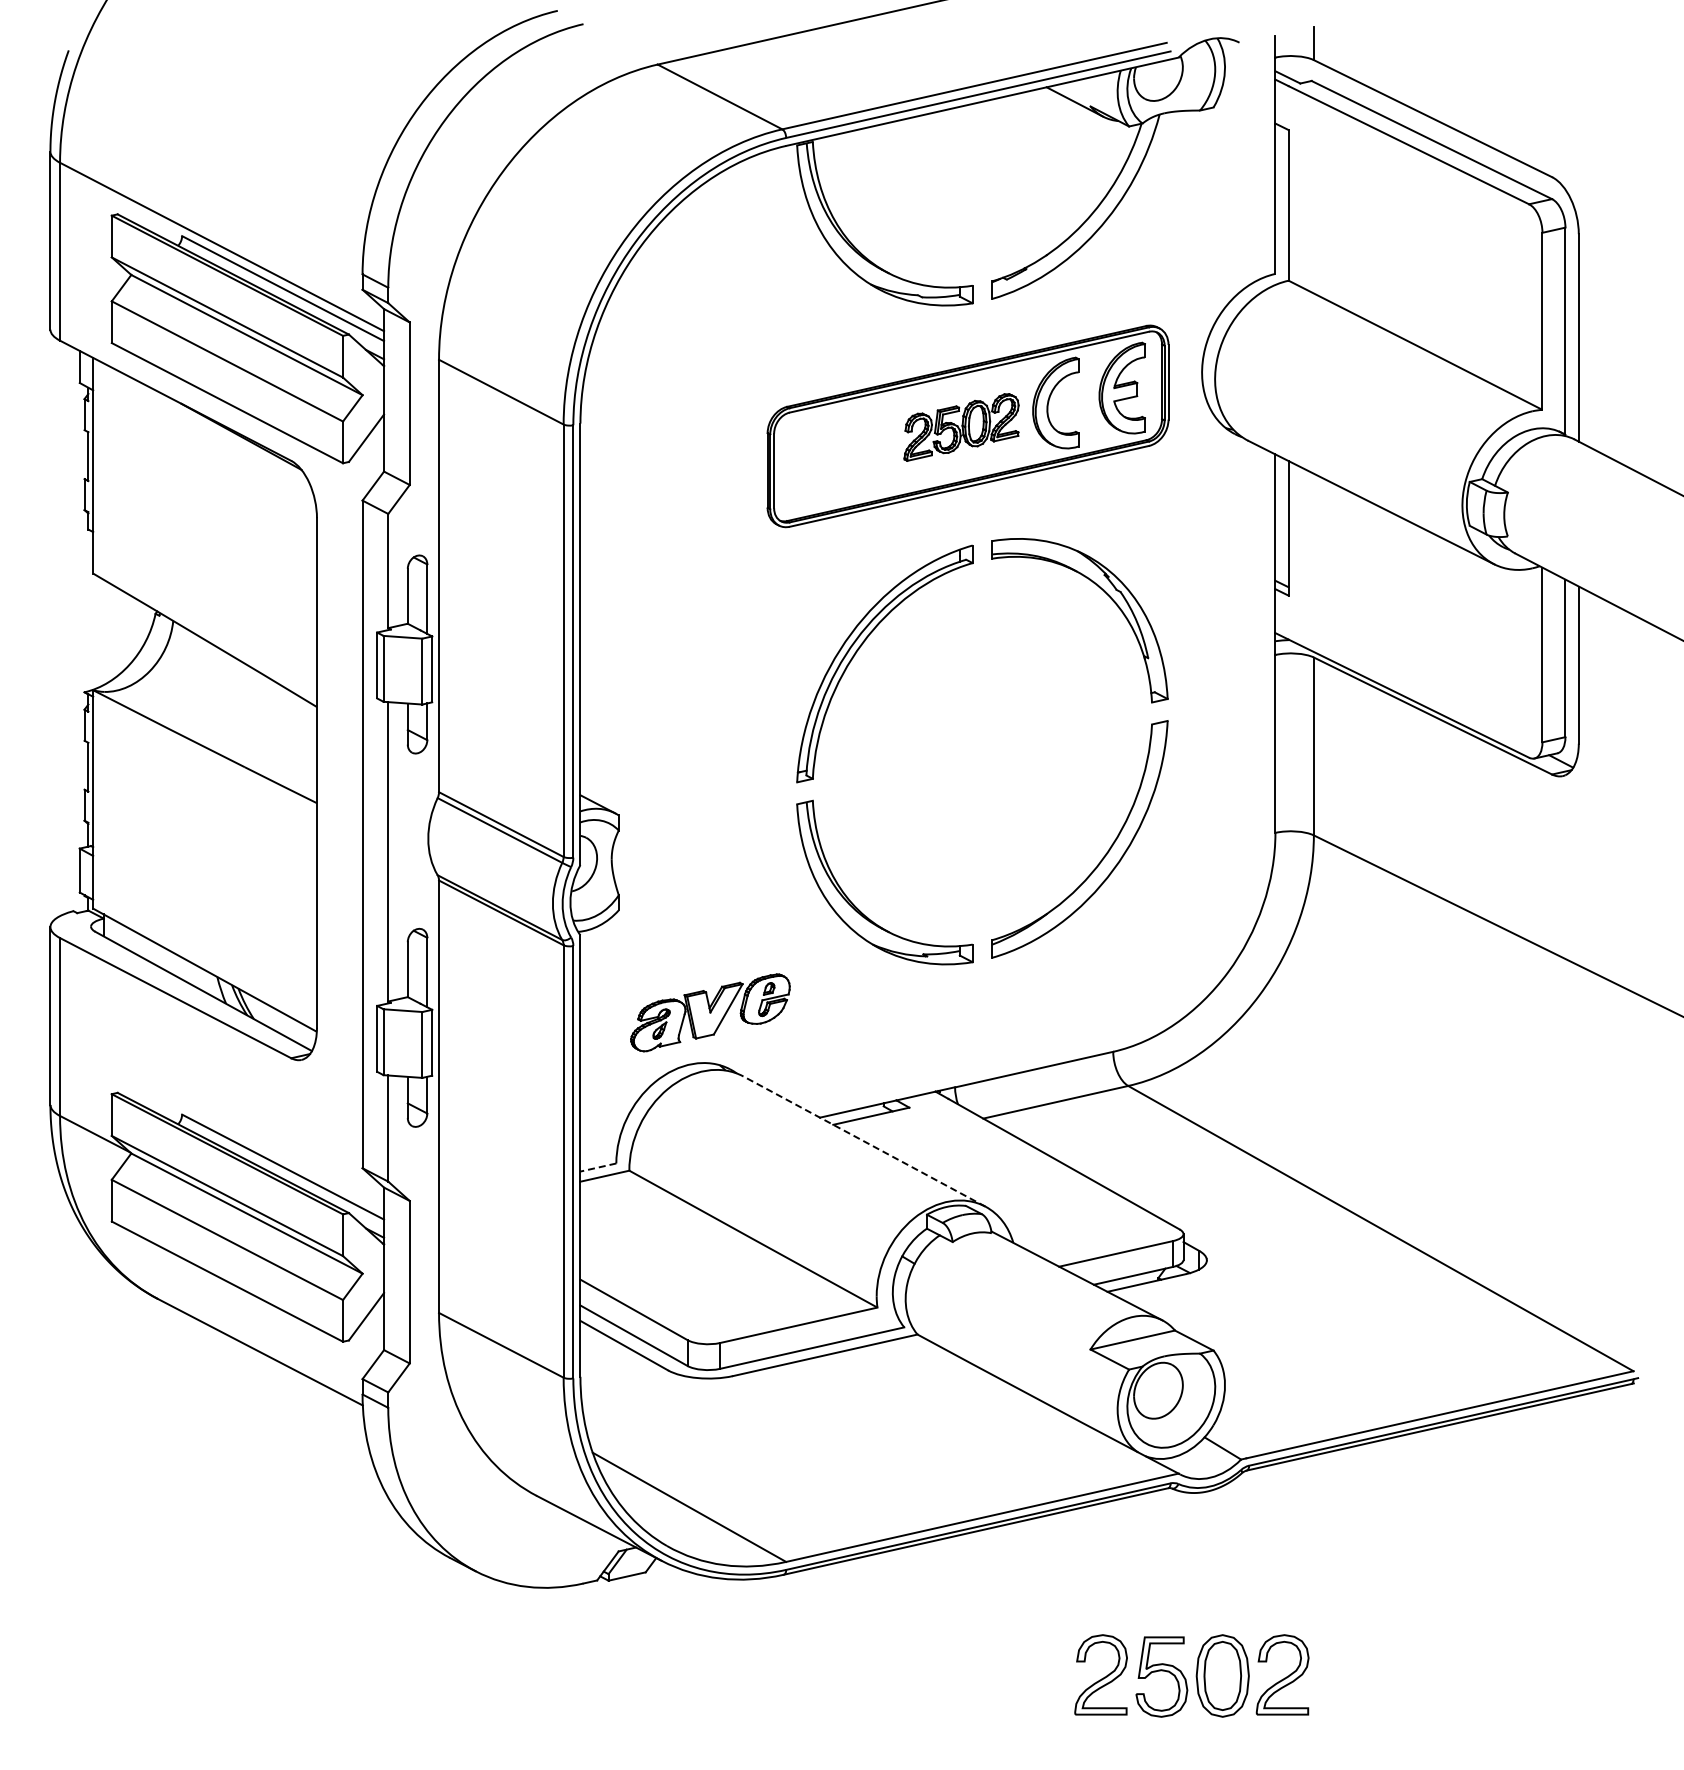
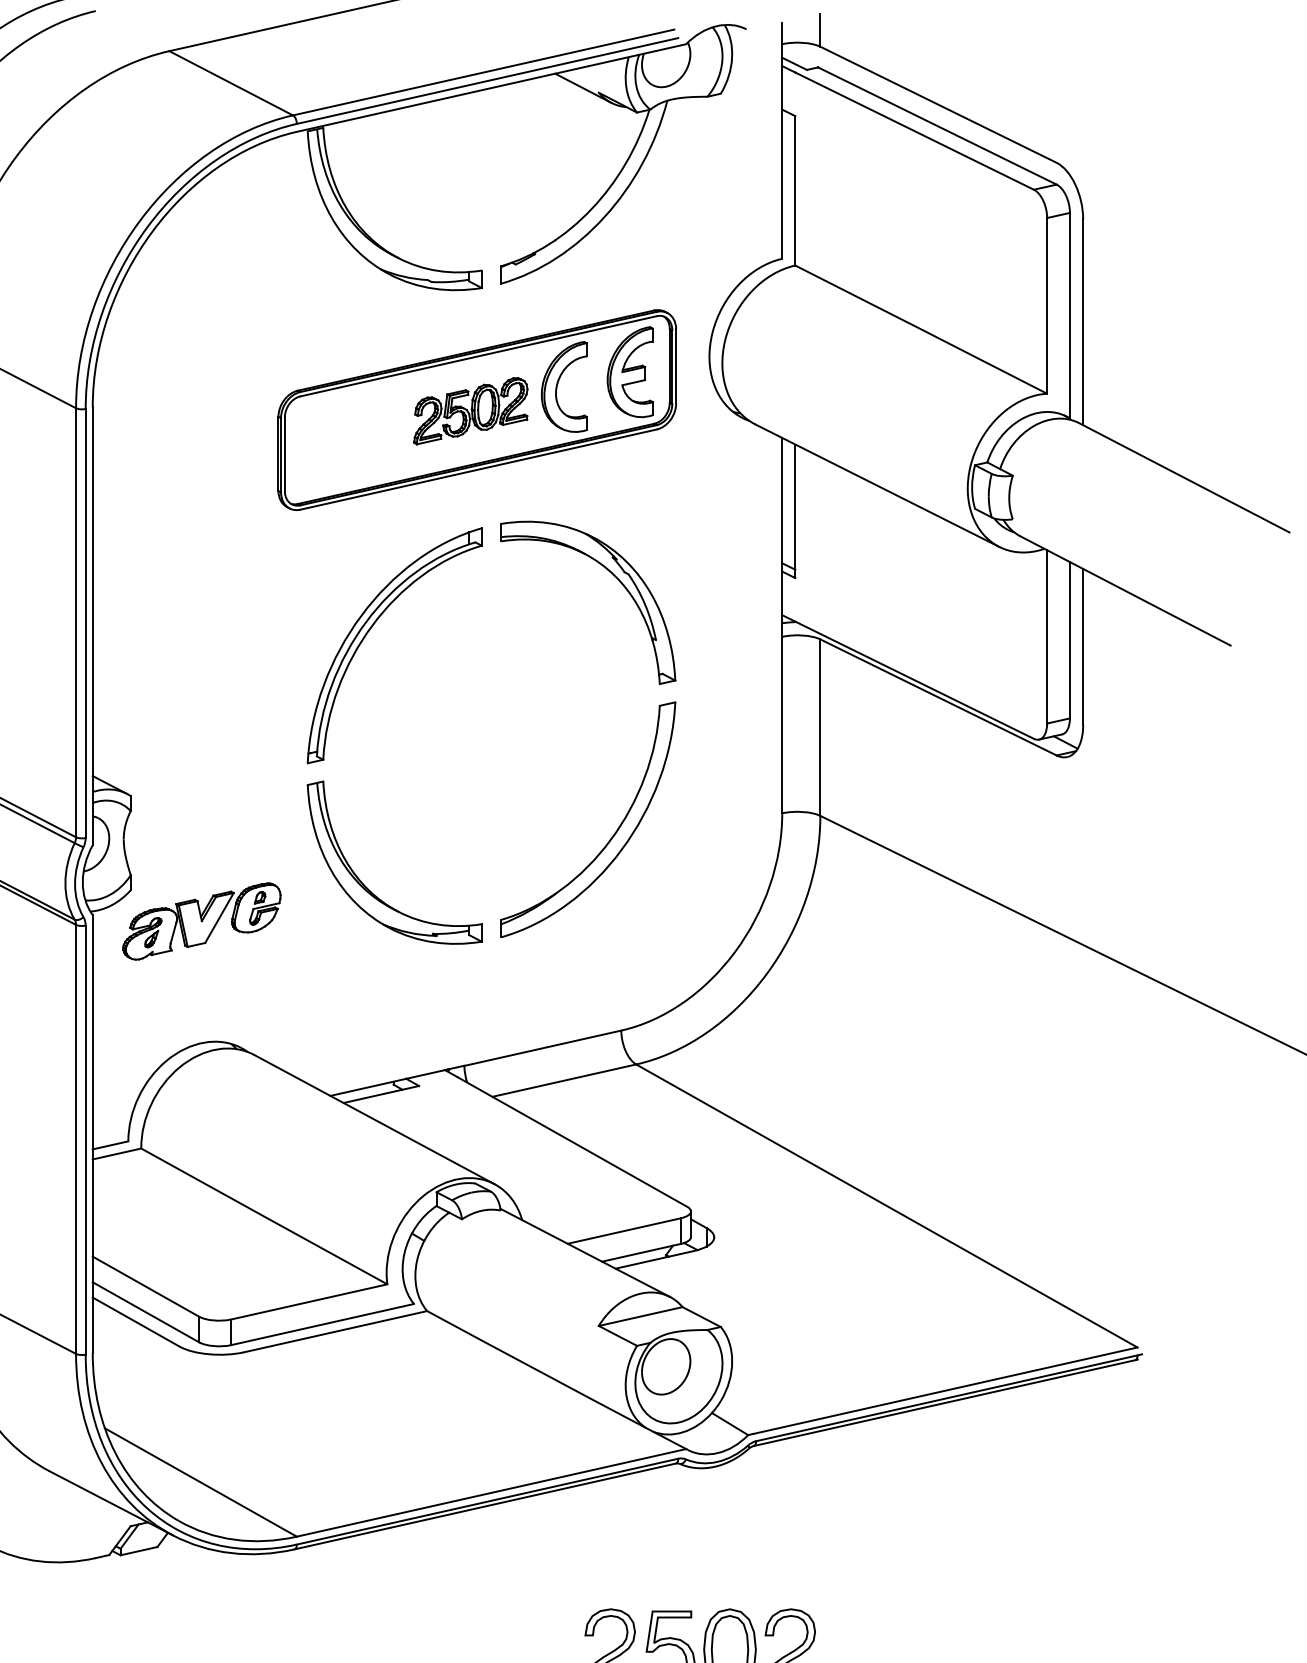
part: (710, 1012) -> (201, 921), moved
line: (864, 1141) -> (374, 1119), dashed -> solid
line: (597, 1167) -> (109, 1145), dashed -> solid

